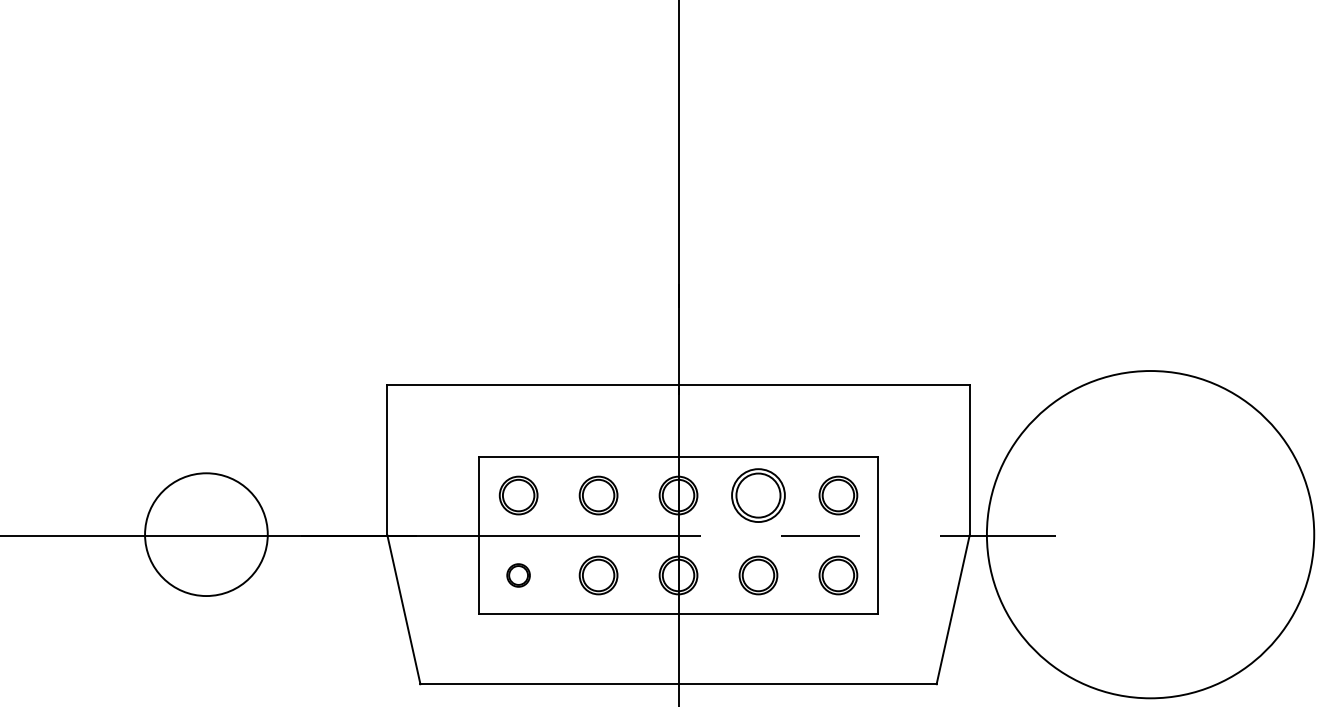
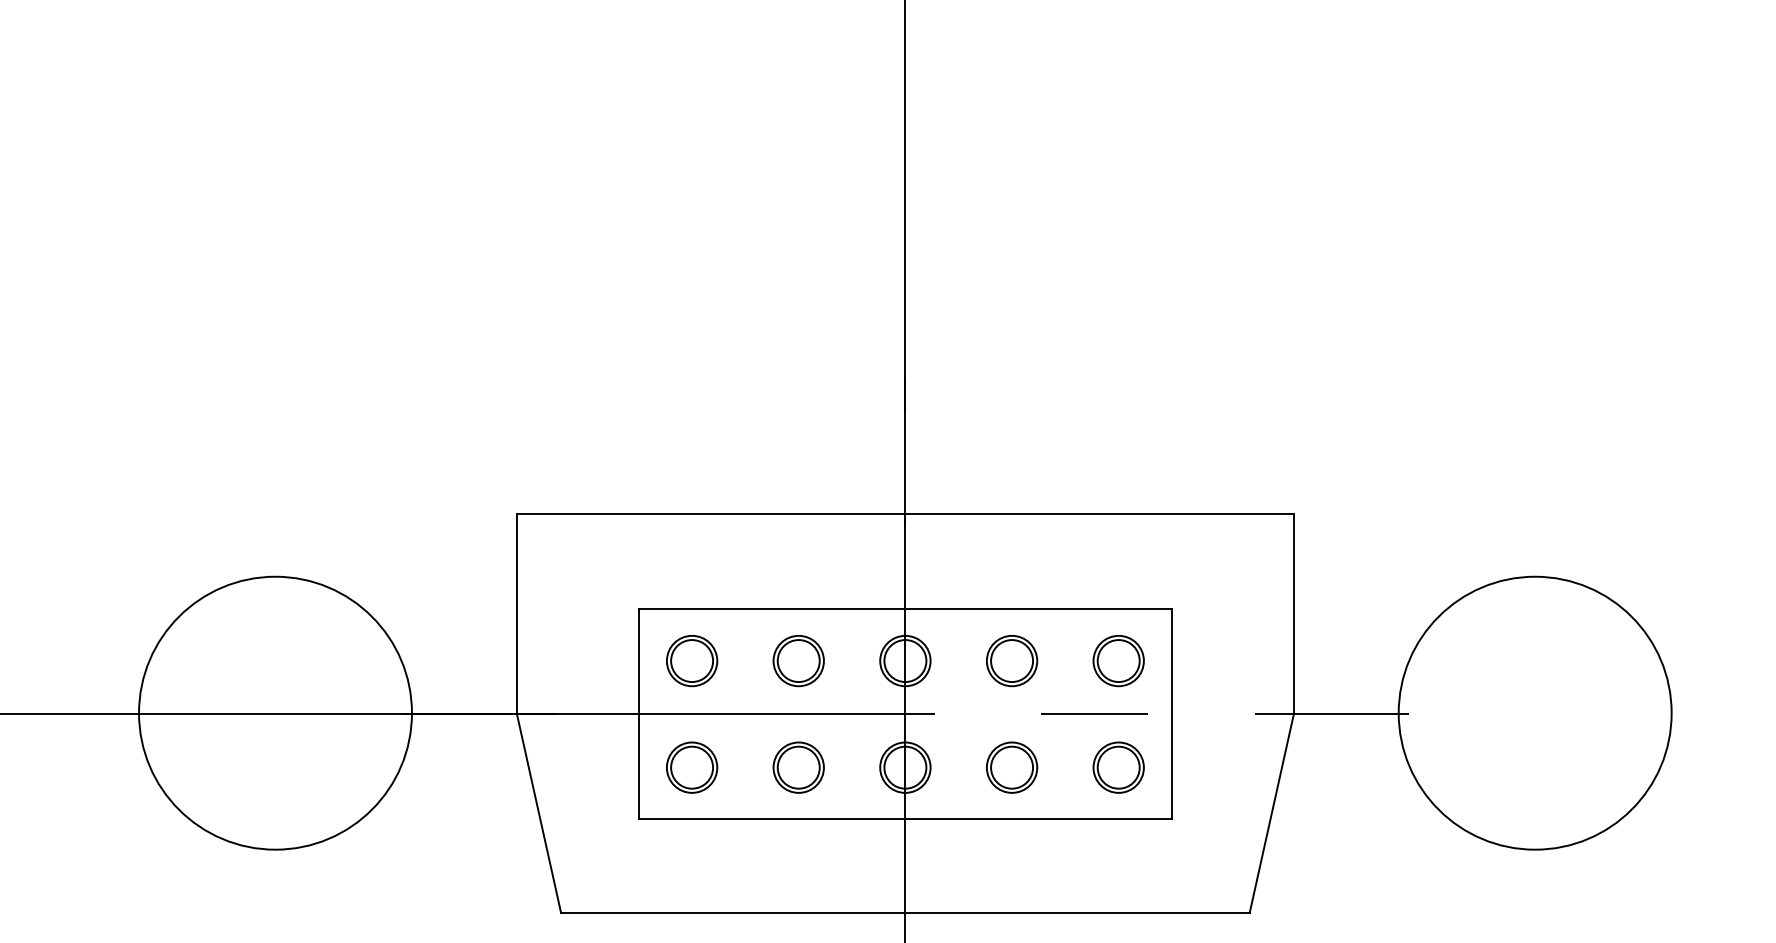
part: (758, 495) -> (1012, 660), size x0.71
circle: (206, 534) -> (275, 712), size x1.67
circle: (1150, 534) -> (1535, 712), size x0.62
part: (518, 575) -> (691, 767), size x1.67

